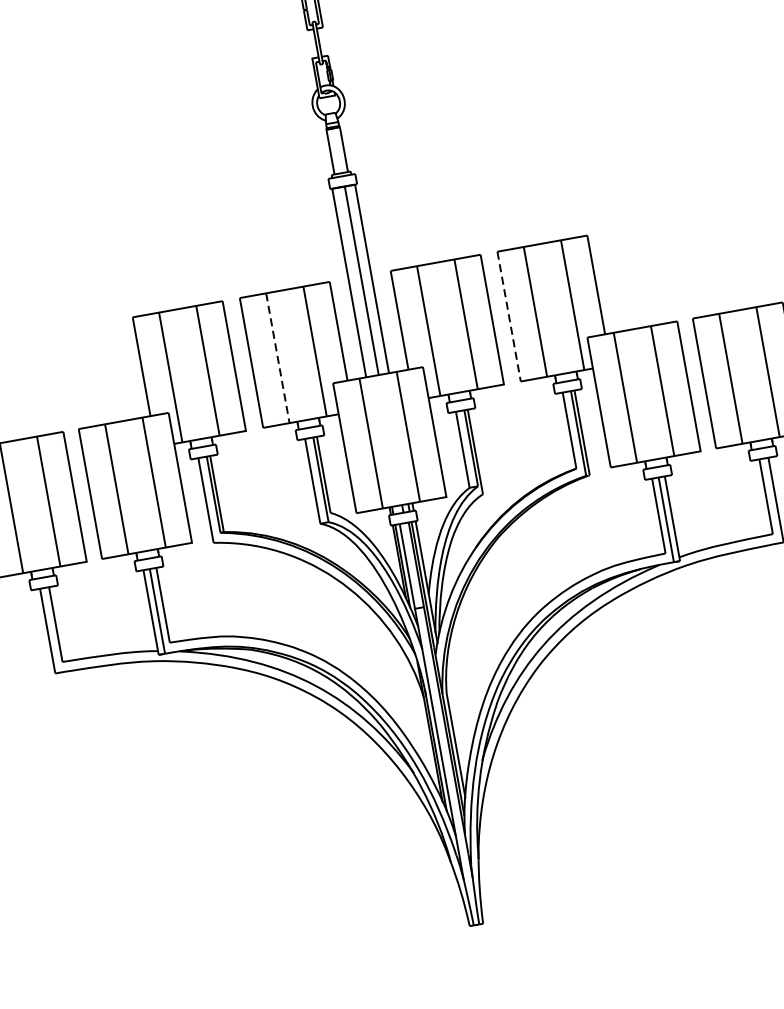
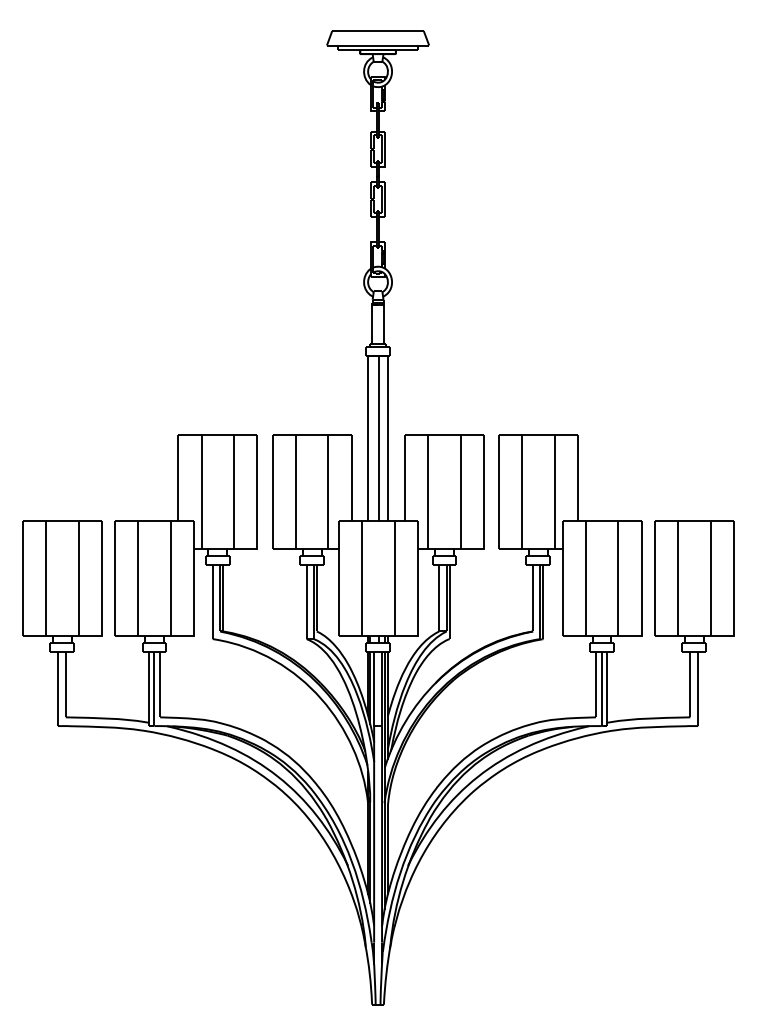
line: (509, 317) -> (499, 492), dashed -> solid
line: (277, 359) -> (295, 492), dashed -> solid

